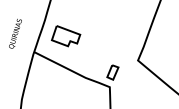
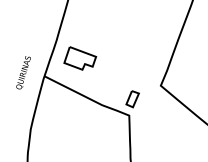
text: (15, 33) -> (23, 72), moved

